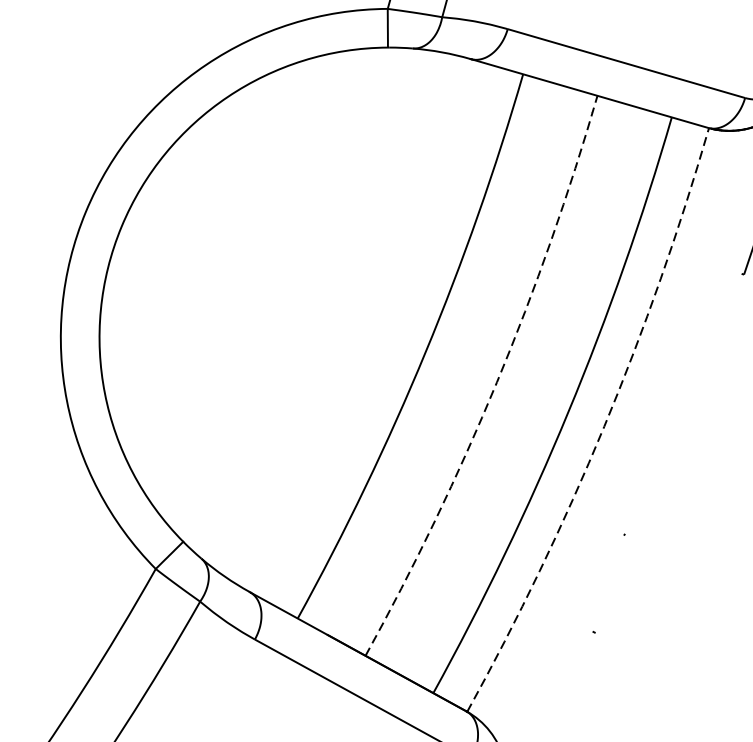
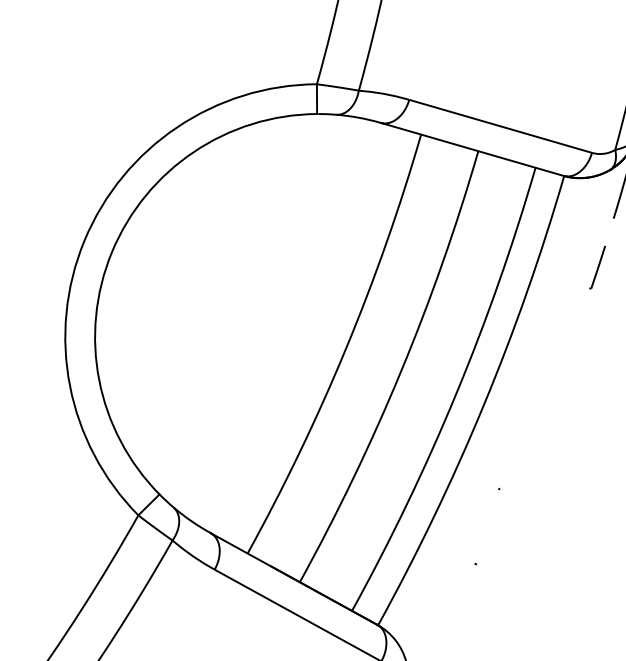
arc: (497, 382) -> (401, 371), dashed -> solid
arc: (604, 426) -> (483, 405), dashed -> solid

